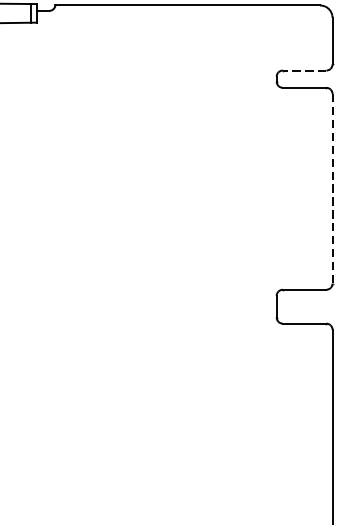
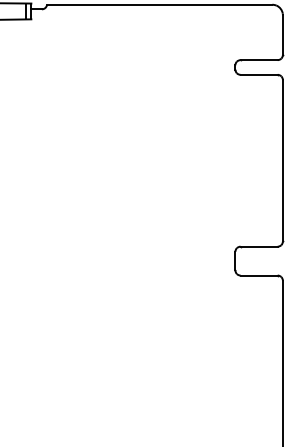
line: (305, 70) -> (259, 60), dashed -> solid
line: (332, 188) -> (282, 160), dashed -> solid

